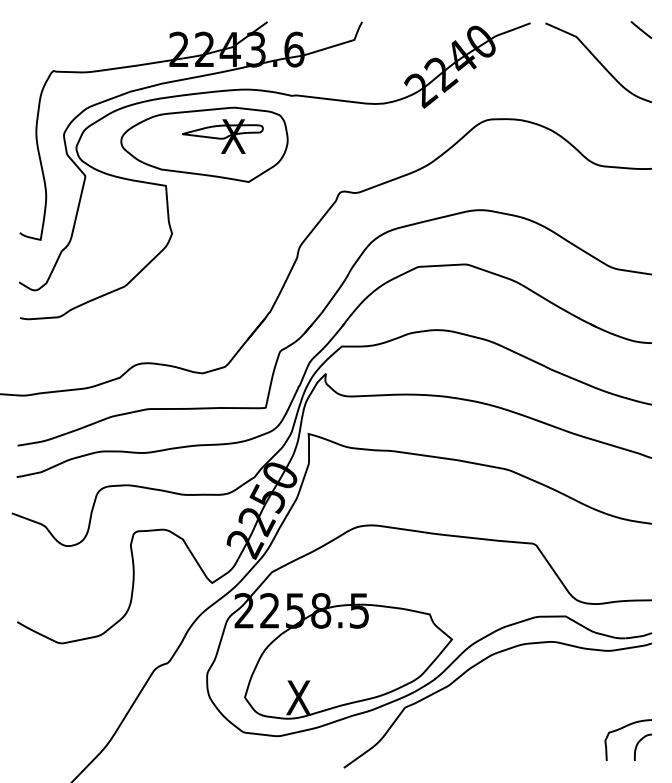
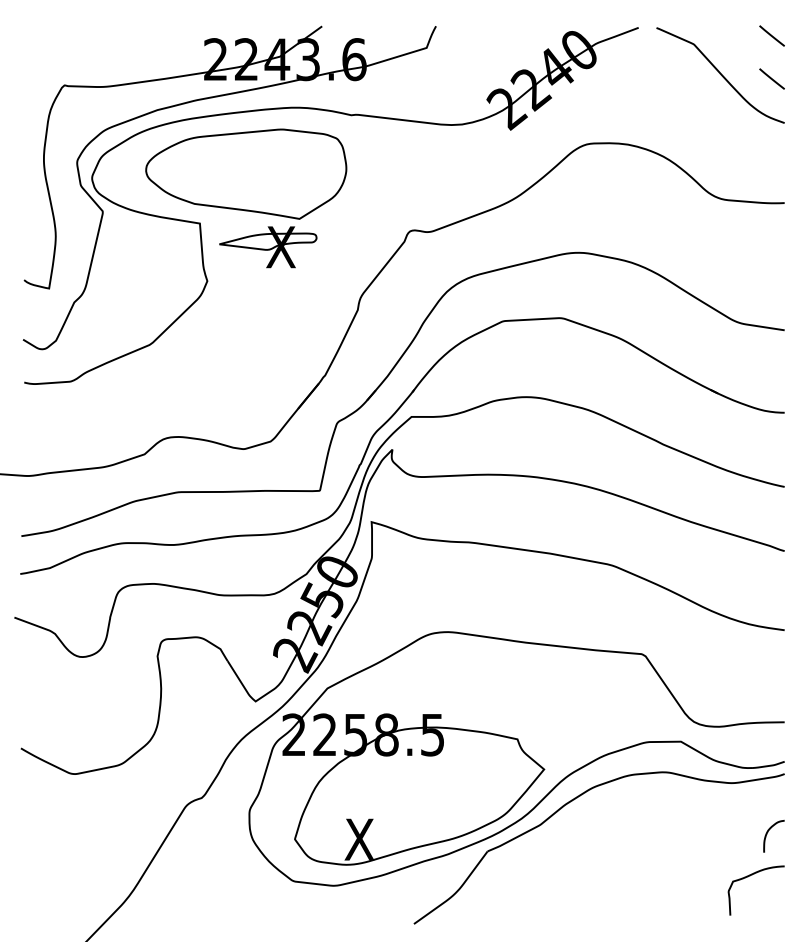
line: (640, 65) -> (771, 78), added
part: (222, 136) -> (268, 247), moved
curve: (638, 744) -> (768, 832), moved

